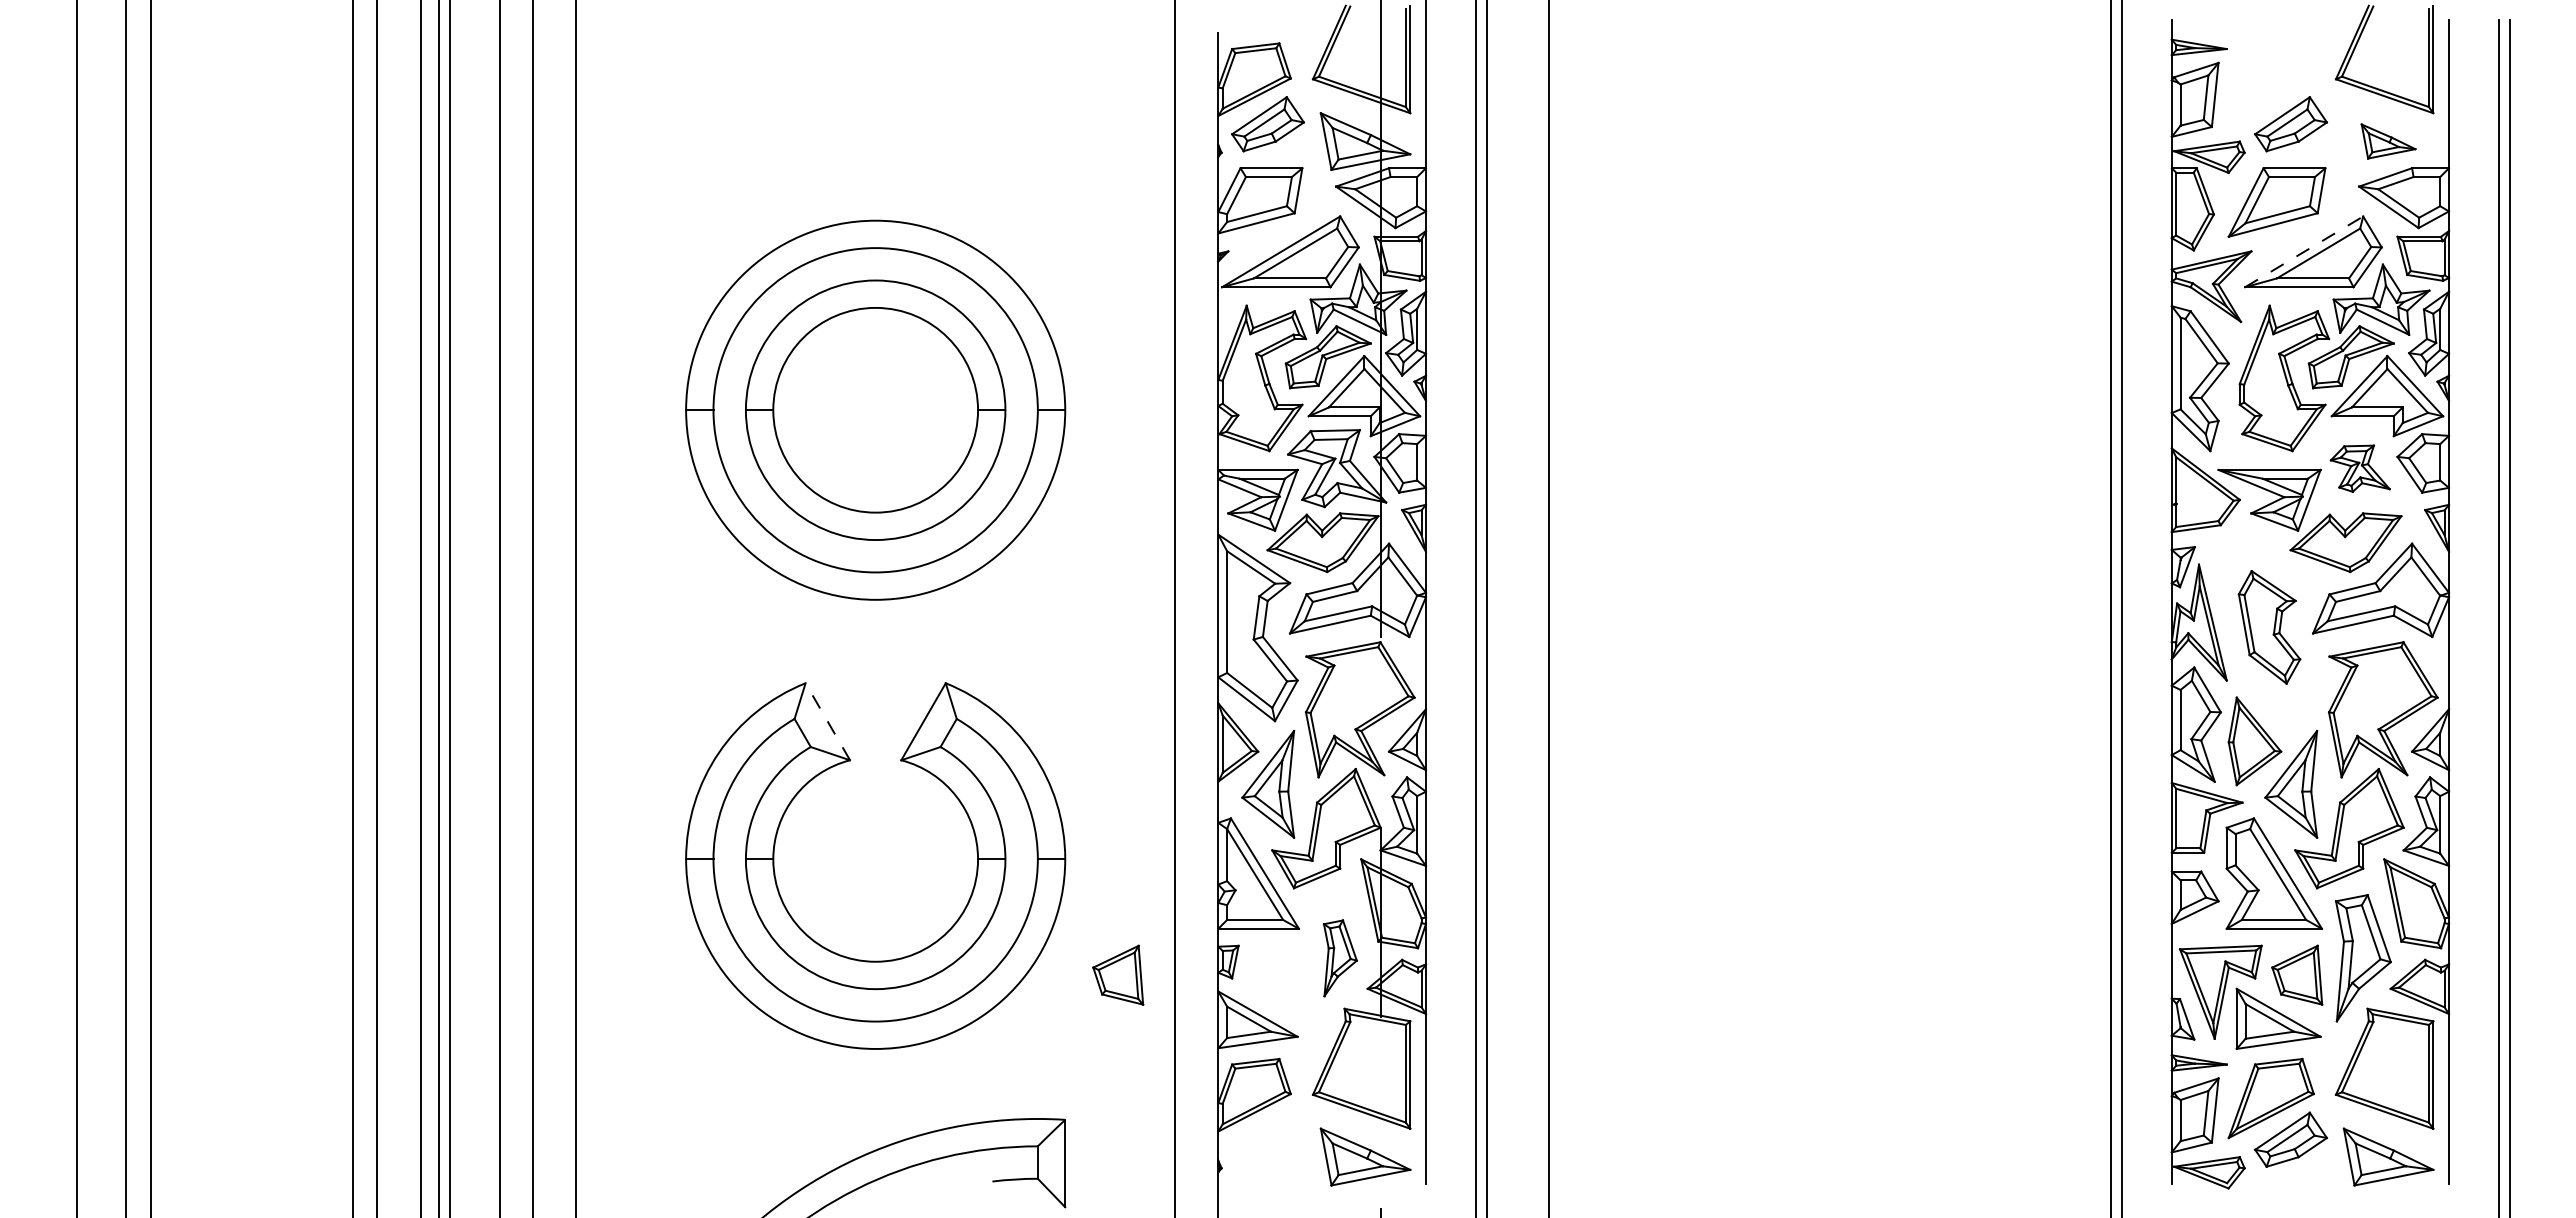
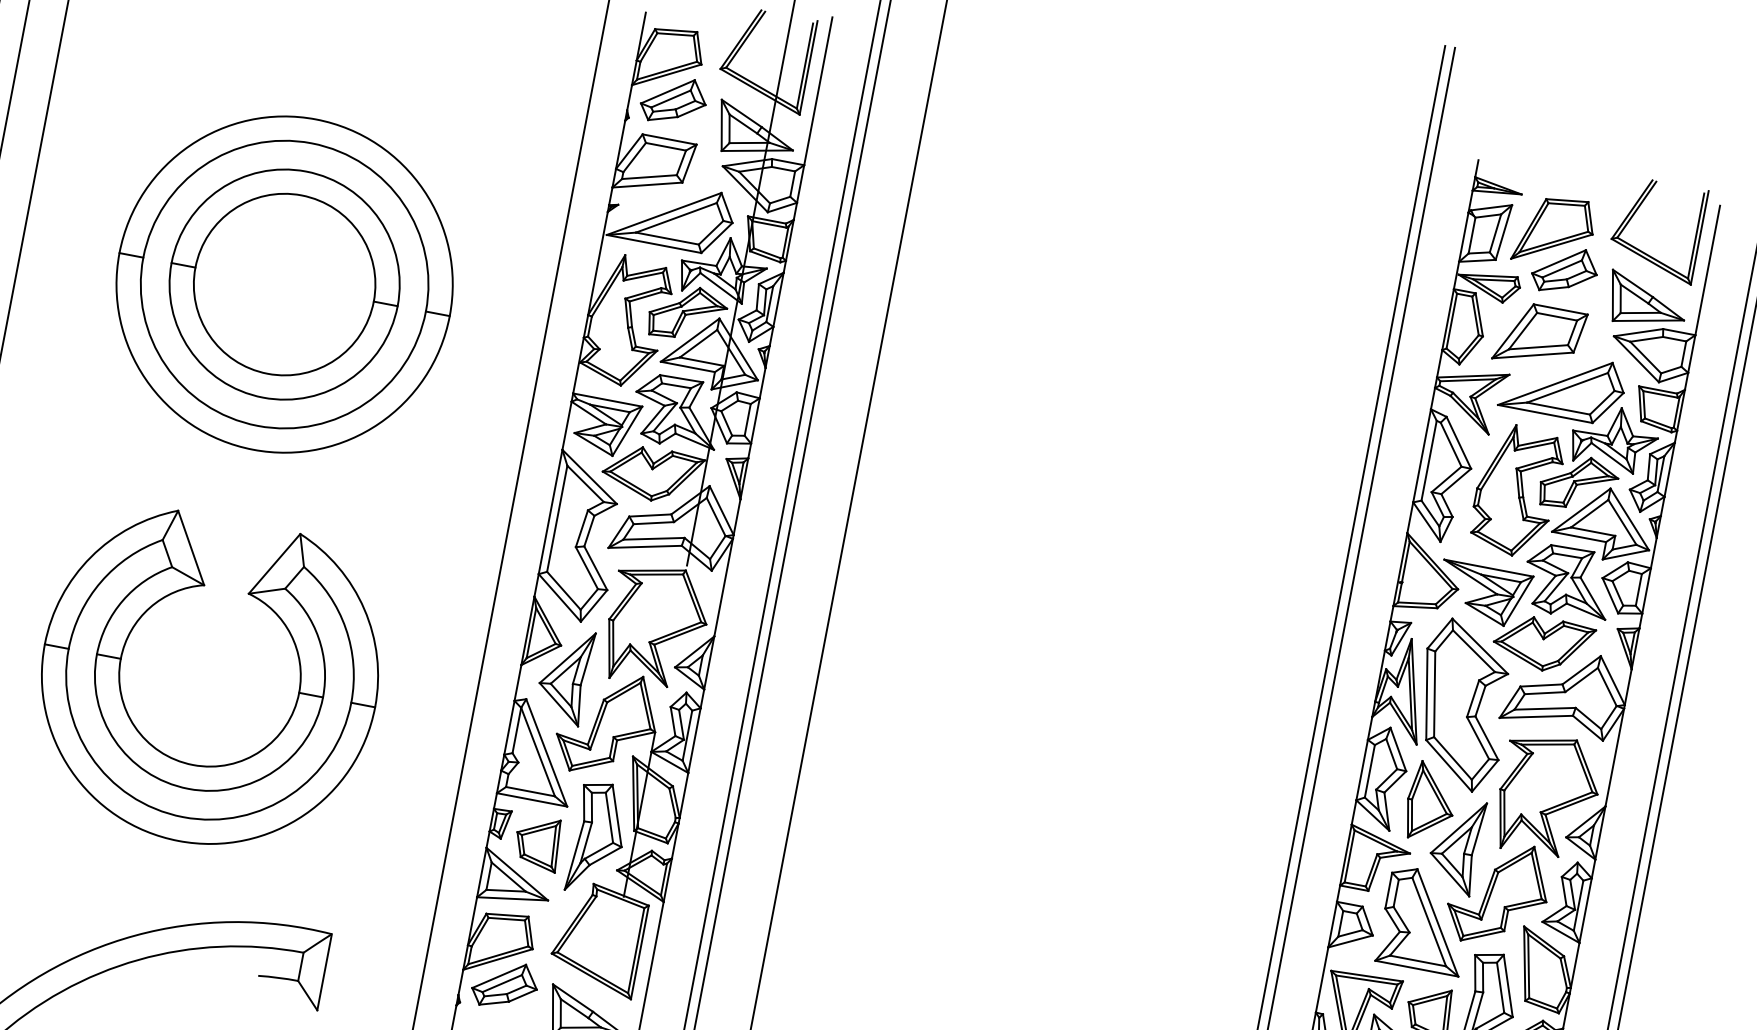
part: (2270, 82) -> (1554, 230), added
part: (2388, 141) -> (1647, 301), size x1.67
line: (2304, 251) -> (1555, 383), dashed -> solid
part: (2360, 468) -> (1568, 582), size x1.67
part: (2269, 627) -> (1462, 705), size x1.67
line: (827, 721) -> (190, 547), dashed -> solid
part: (1340, 958) -> (598, 839), size x1.67
part: (1118, 974) -> (538, 842), moved
part: (1268, 1139) -> (505, 985), added

